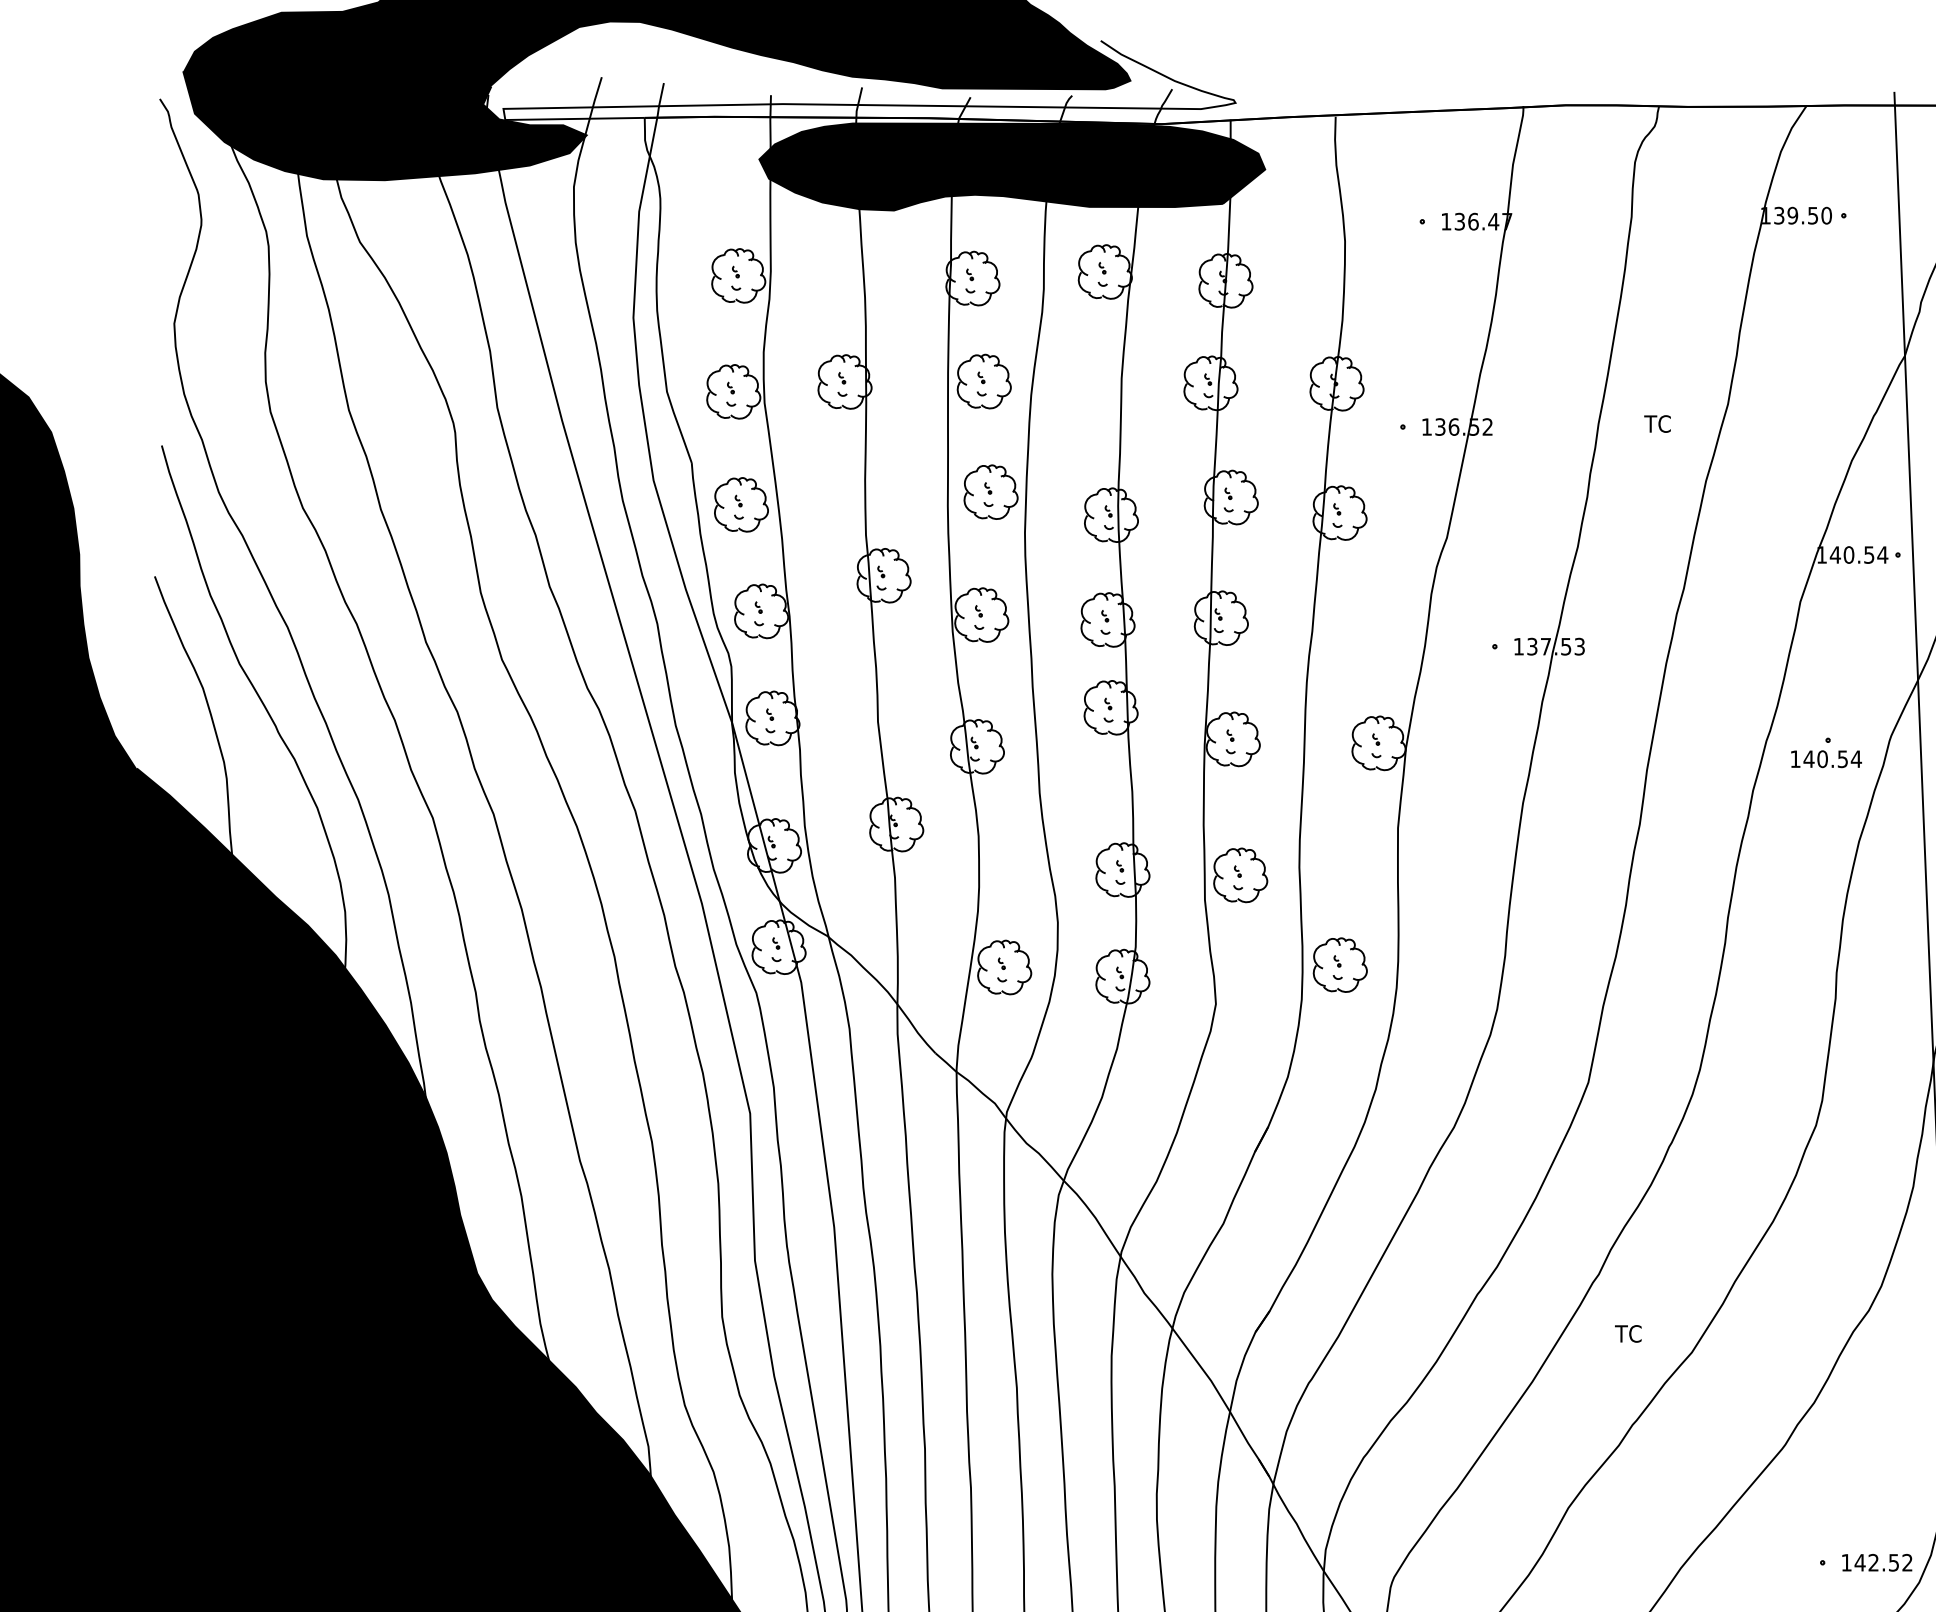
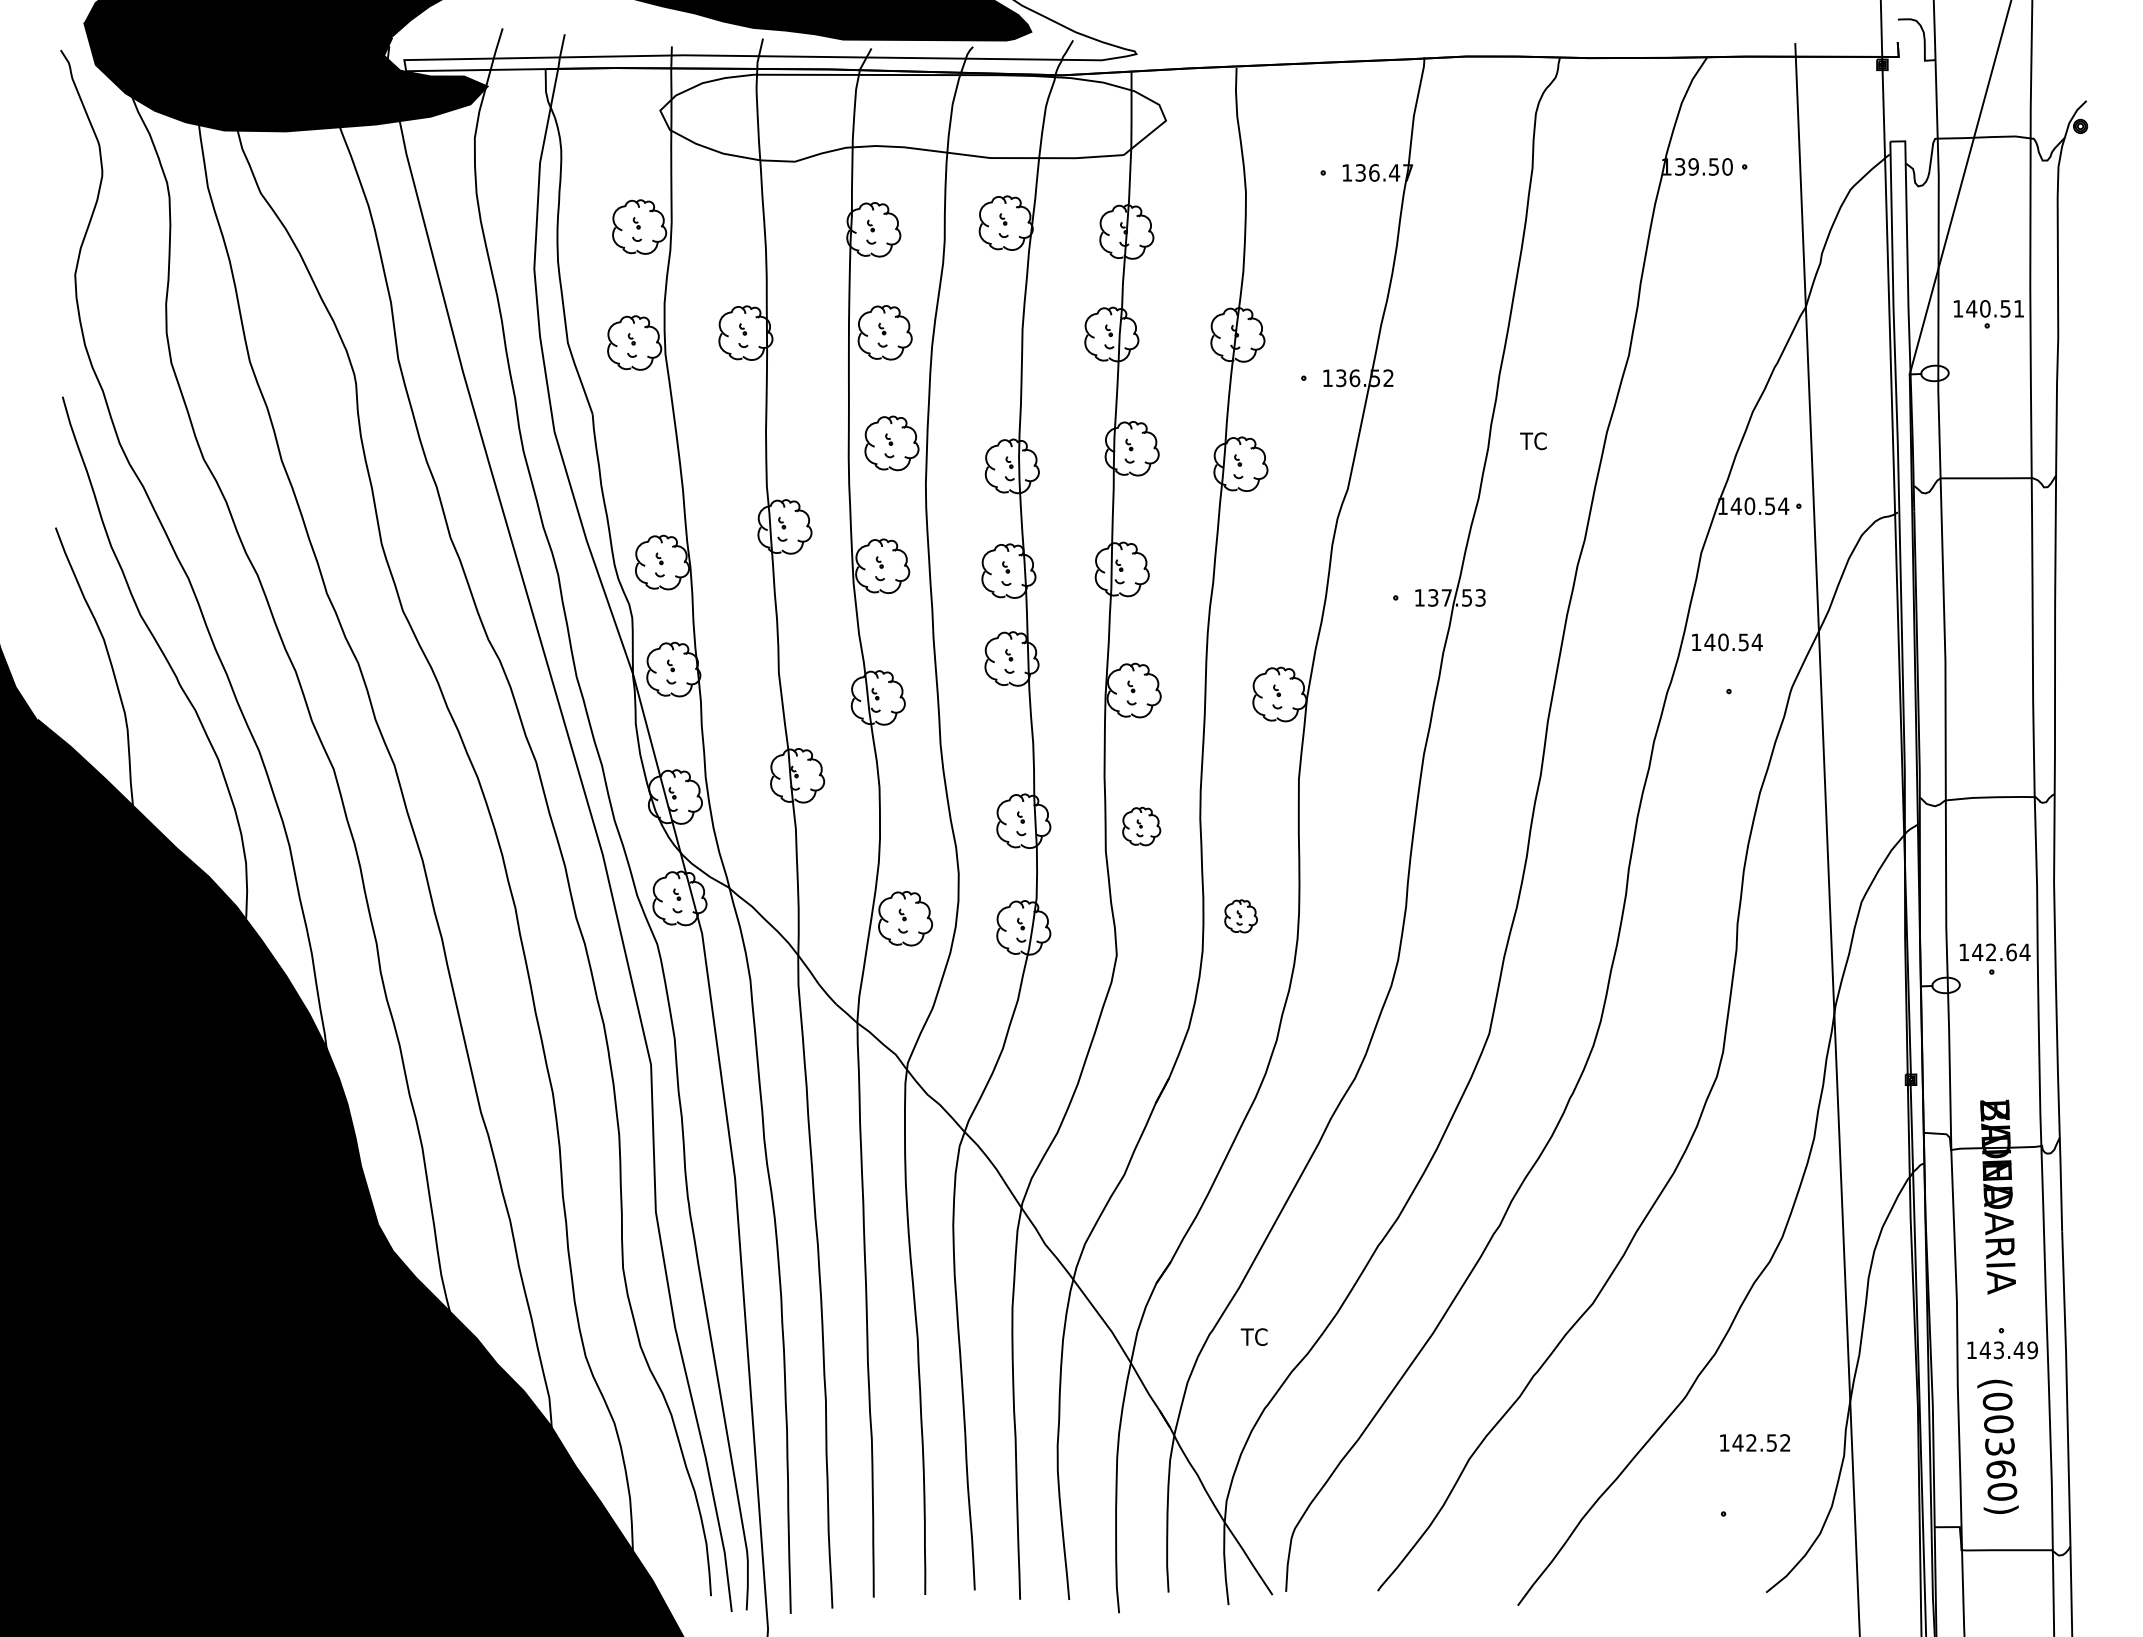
fill: (1012, 166) -> (913, 117), removed
text: (1657, 424) -> (1533, 441), moved
part: (740, 504) -> (641, 455), removed
text: (1826, 759) -> (1727, 642), moved
part: (1240, 875) -> (1141, 826), size x0.7
part: (1339, 965) -> (1240, 916), size x0.6
text: (1627, 1333) -> (1253, 1336), moved
text: (1877, 1562) -> (1755, 1442), moved

